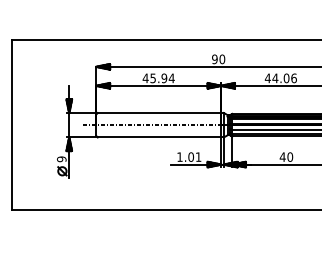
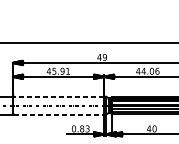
text: (218, 59) -> (102, 57), 90 -> 49
text: (171, 78) -> (67, 71), 45.94 -> 45.91
line: (159, 113) -> (59, 97), solid -> dashed
line: (159, 137) -> (59, 114), solid -> dashed
text: (189, 156) -> (80, 128), 1.01 -> 0.83

